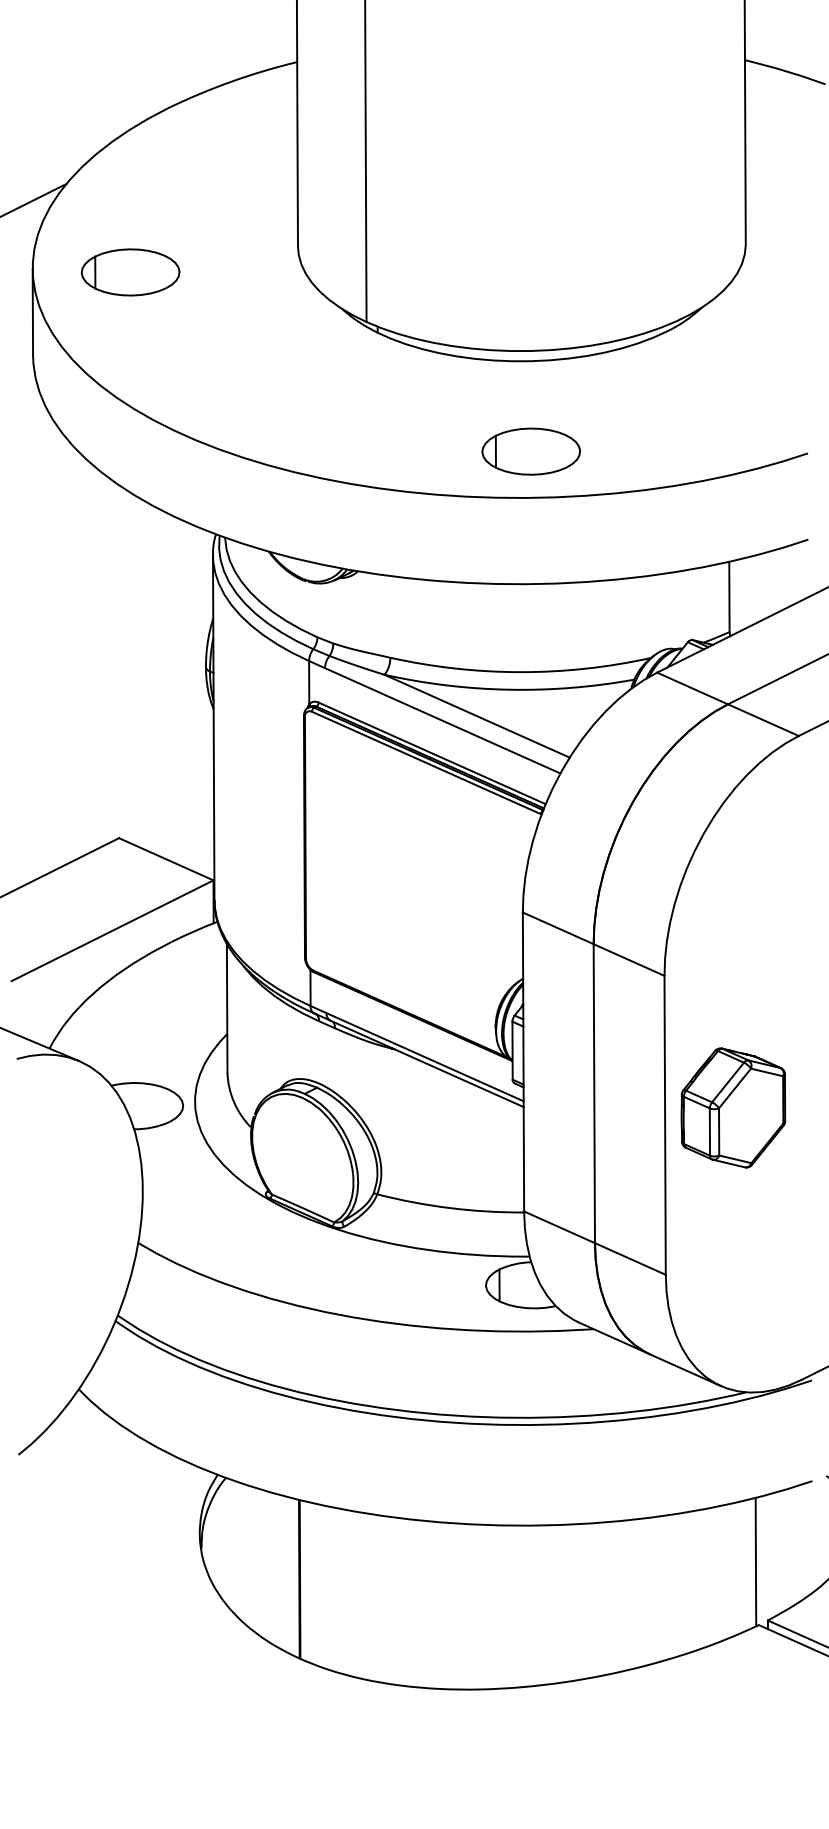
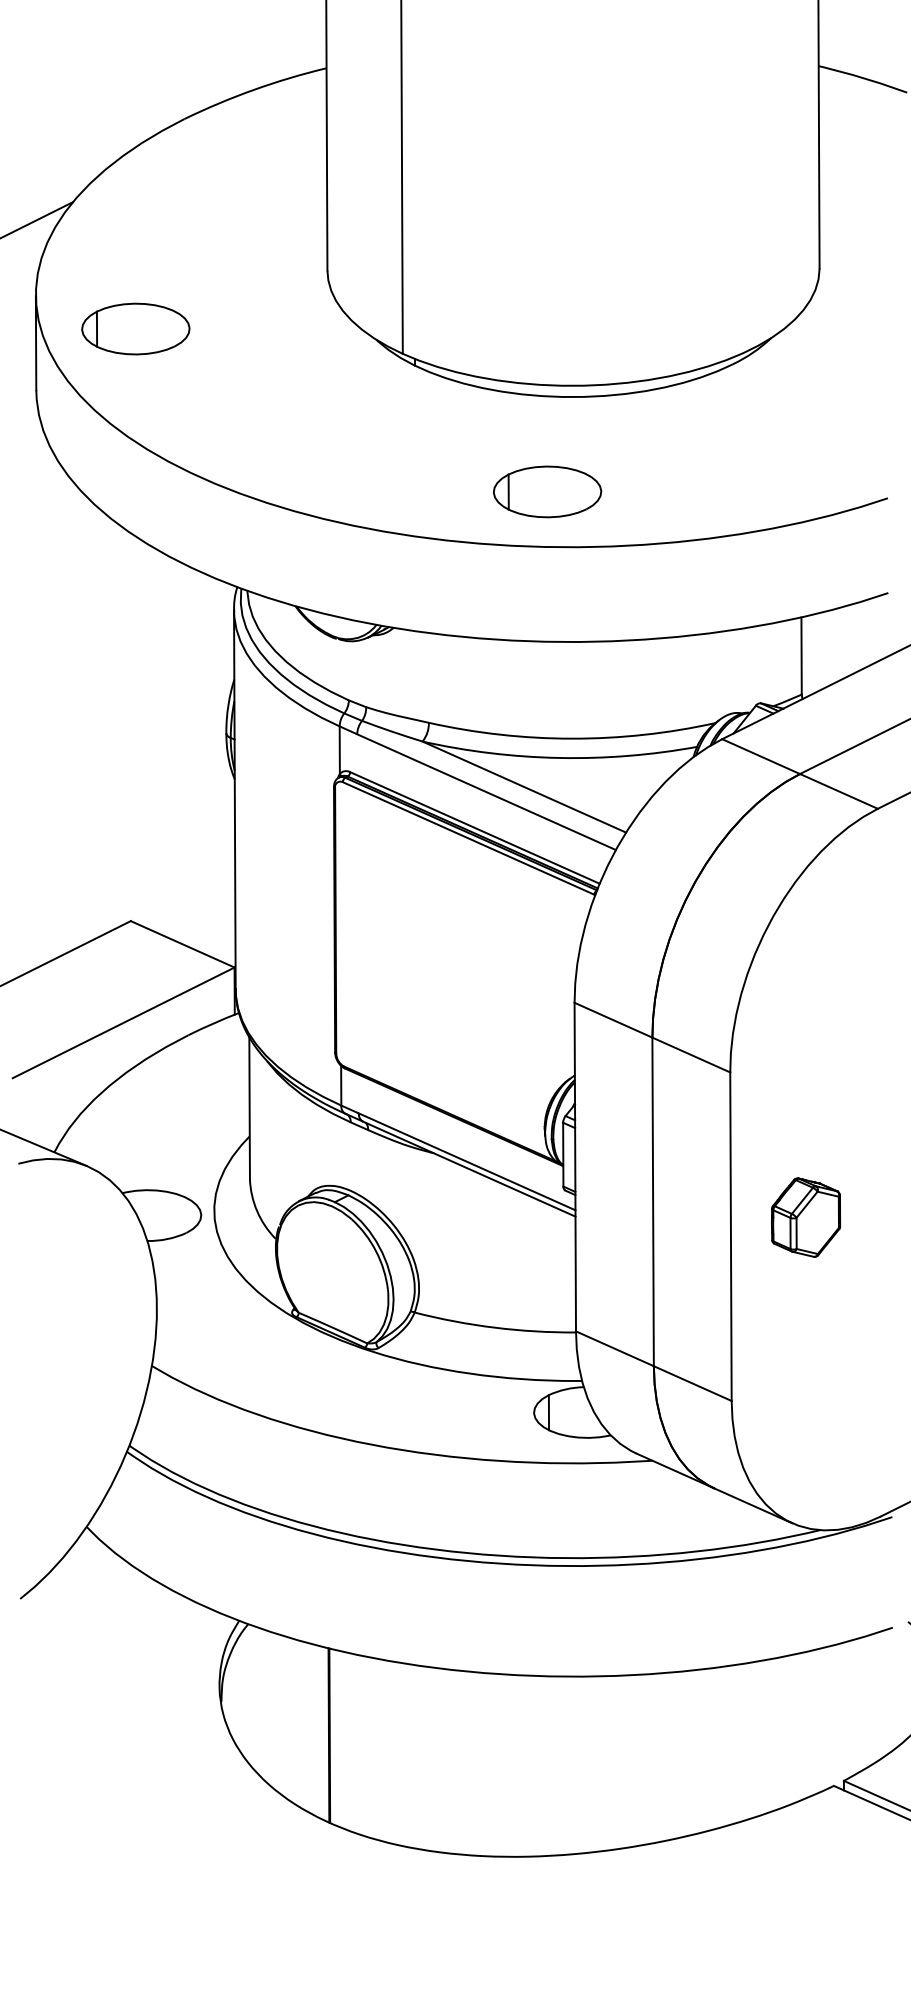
part: (130, 272) -> (135, 329), moved
part: (530, 451) -> (546, 491), moved
part: (733, 1107) -> (806, 1217), size x0.6
line: (755, 1561) -> (830, 1716), removed

